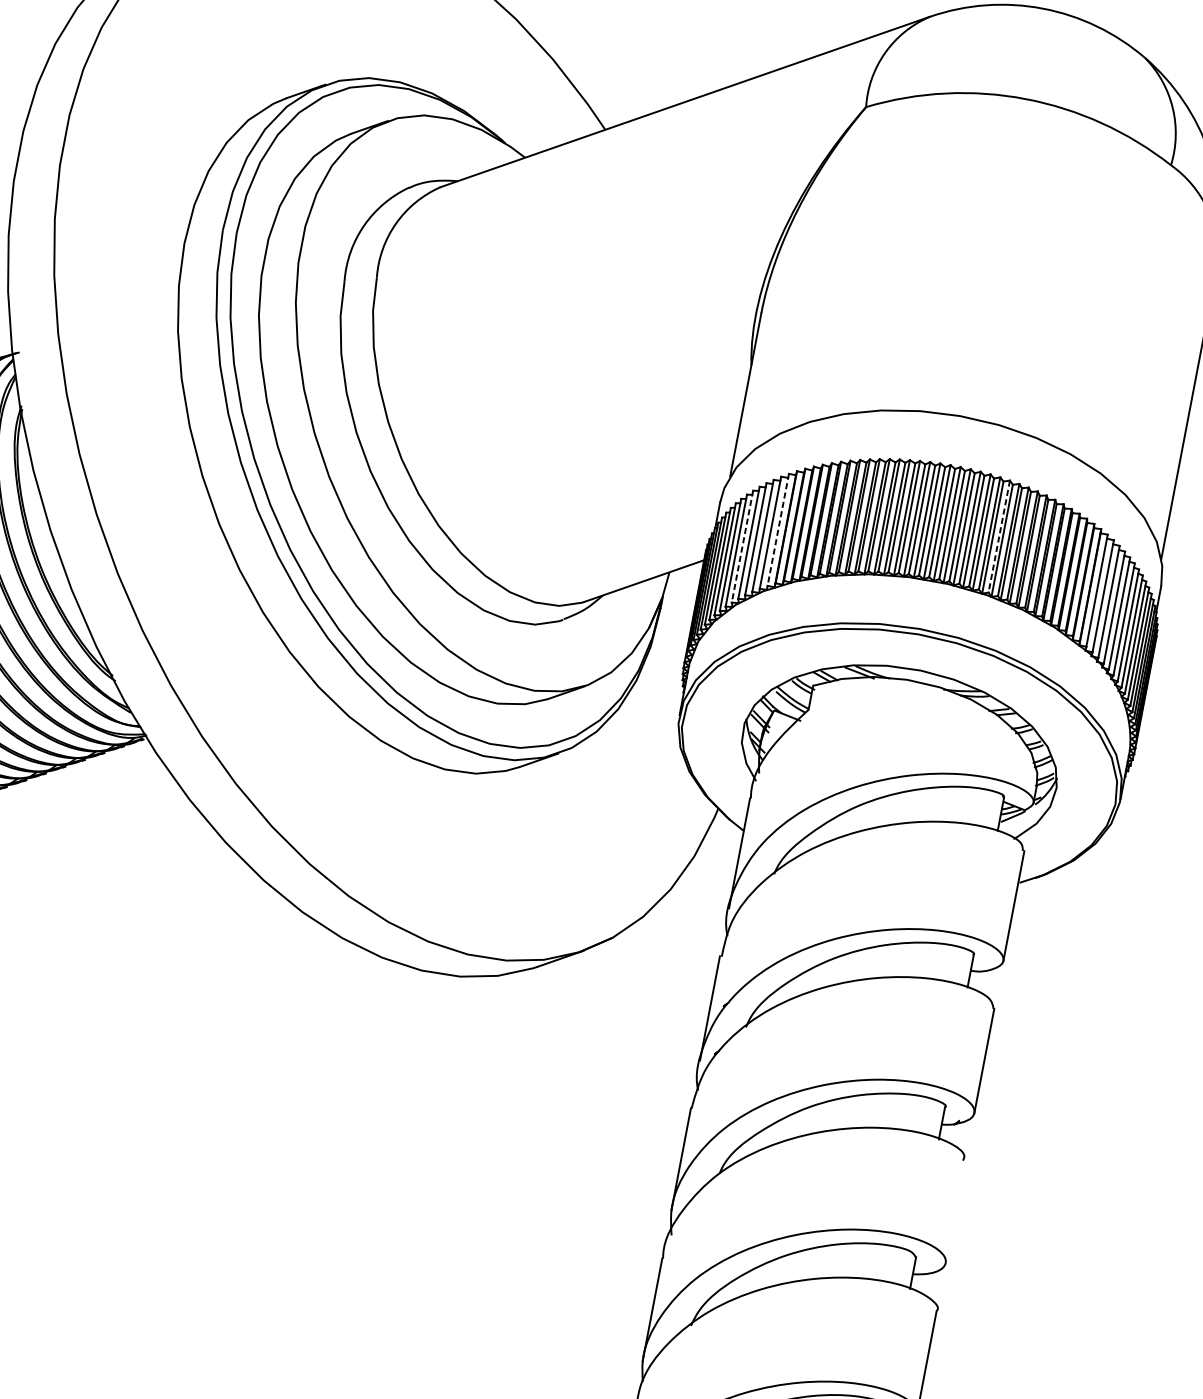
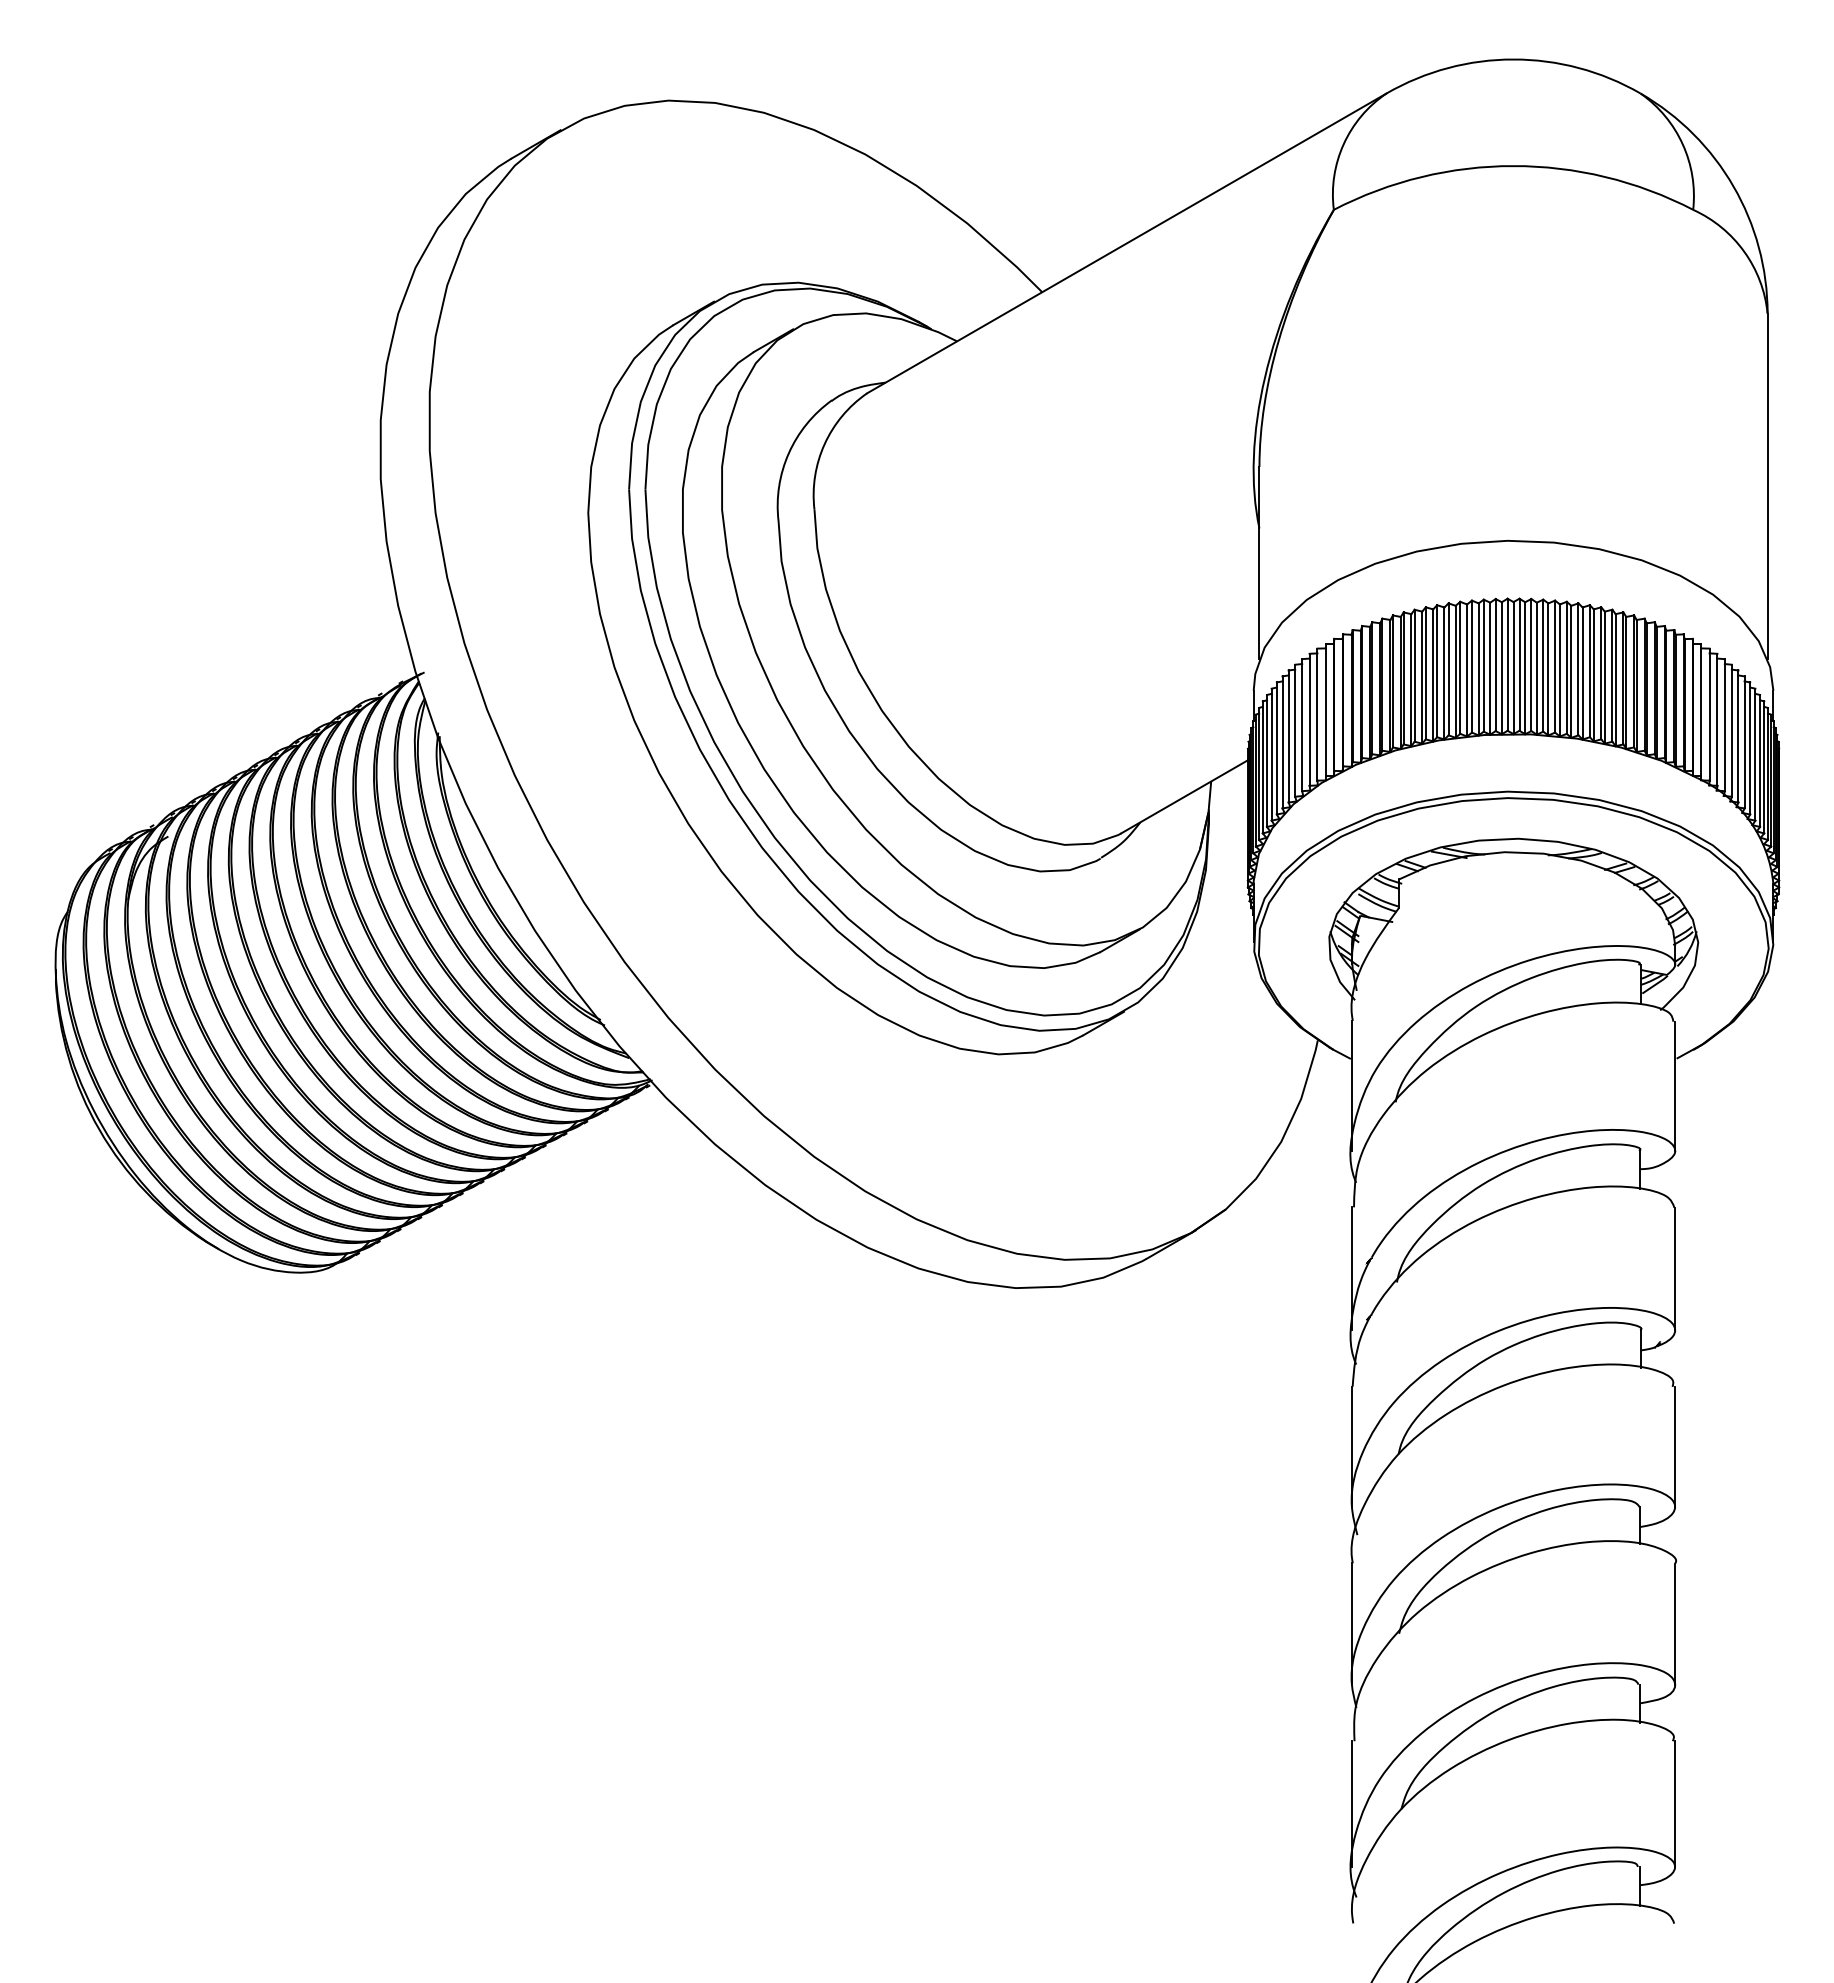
line: (777, 530) -> (1325, 710), dashed -> solid
line: (999, 536) -> (1578, 669), dashed -> solid
line: (742, 547) -> (1288, 737), dashed -> solid
line: (955, 1211) -> (1675, 1446), added

